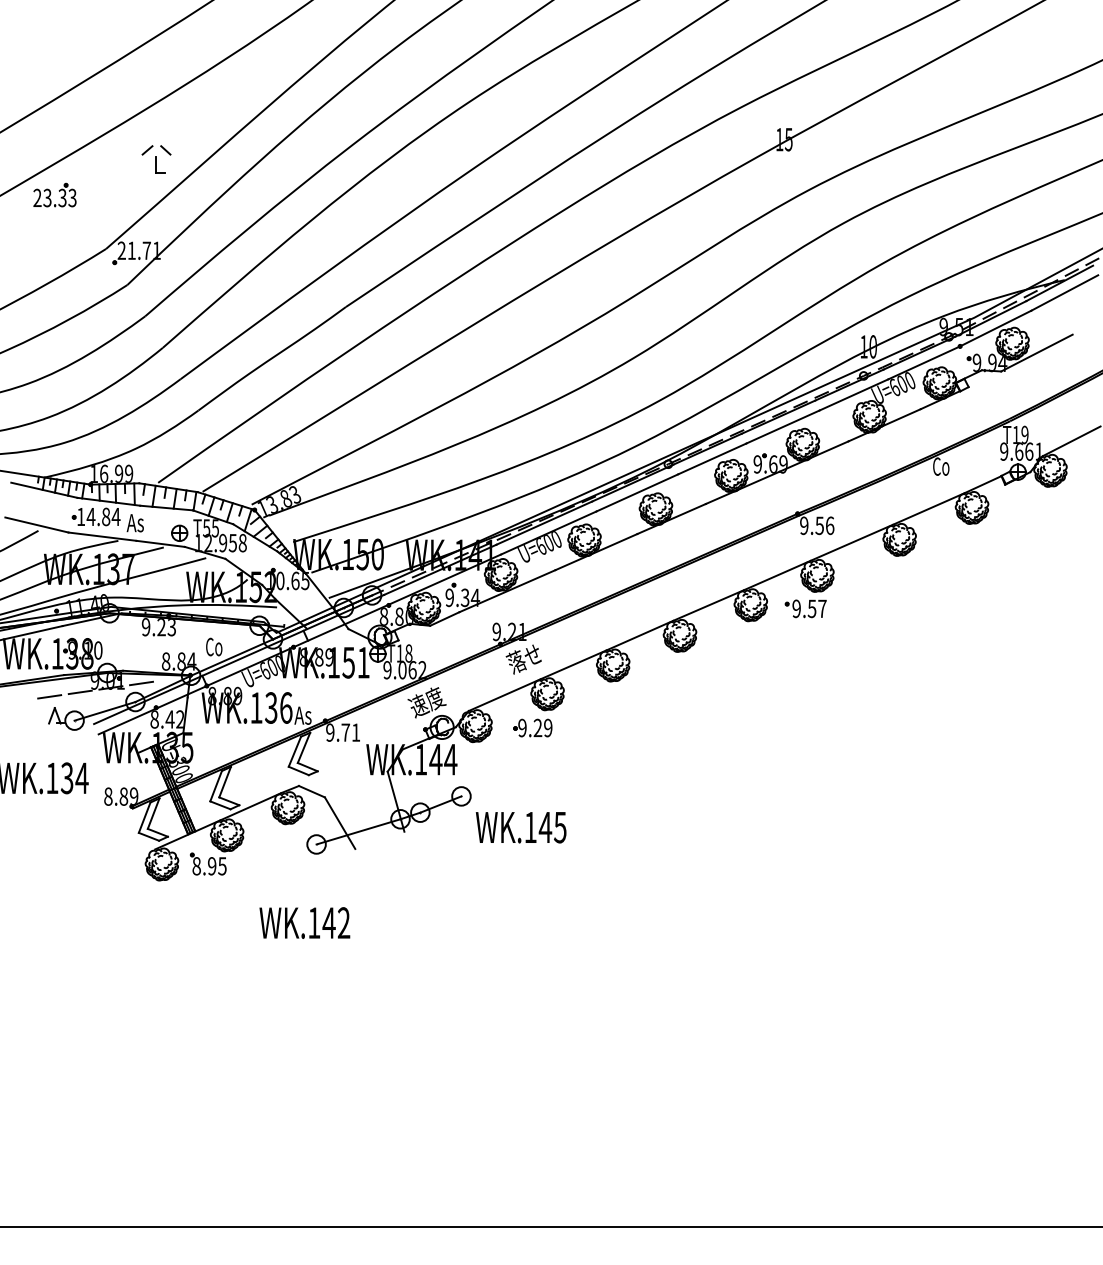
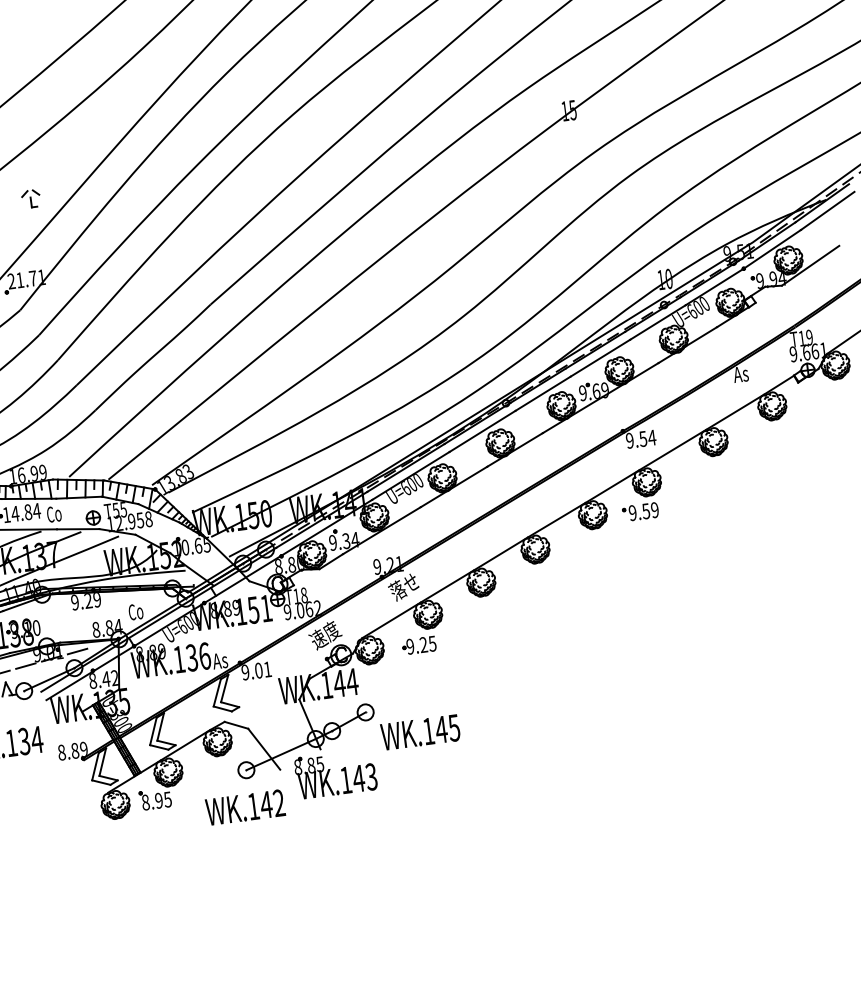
part: (156, 159) -> (31, 198), size x0.71
text: (940, 466) -> (740, 374), Co -> As
text: (134, 522) -> (53, 513), As -> Co
text: (829, 525) -> (651, 437), 9.56 -> 9.54
text: (822, 608) -> (655, 509), 9.57 -> 9.59
text: (171, 627) -> (97, 599), 9.23 -> 9.29
text: (548, 727) -> (432, 643), 9.29 -> 9.25
text: (345, 732) -> (258, 670), 9.71 -> 9.01
part: (411, 858) -> (329, 771), added
text: (304, 922) -> (245, 807), moved

